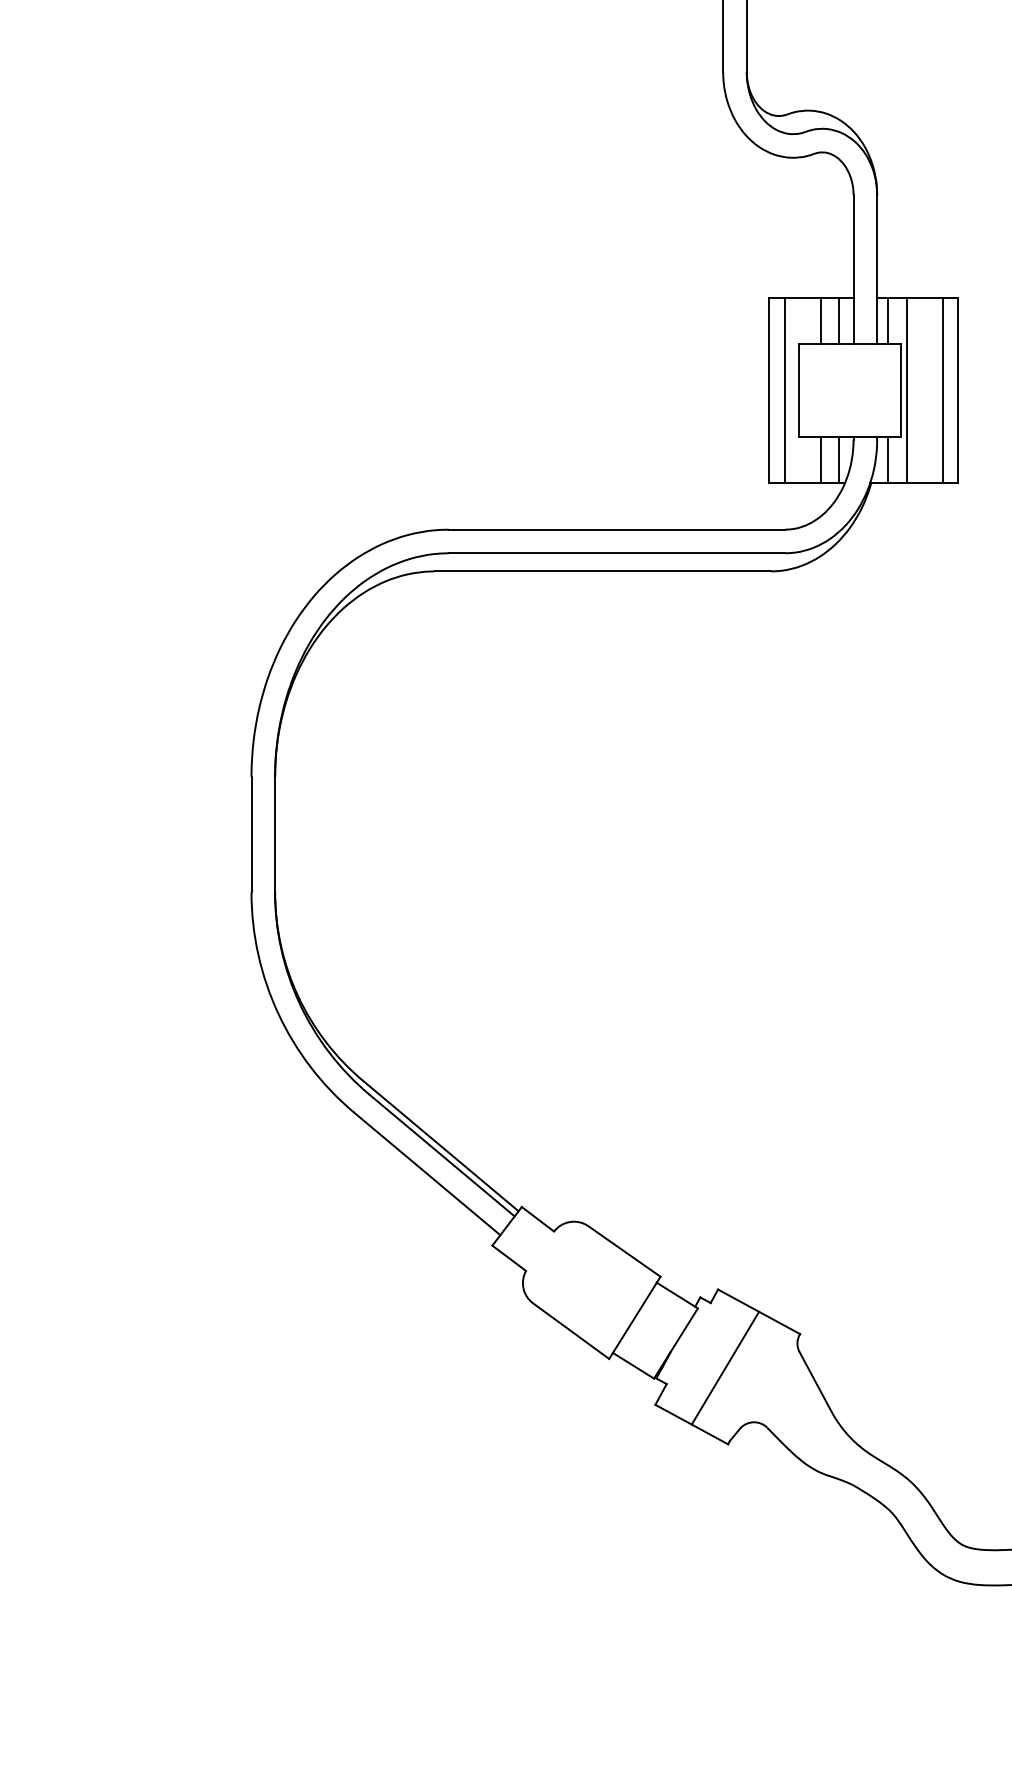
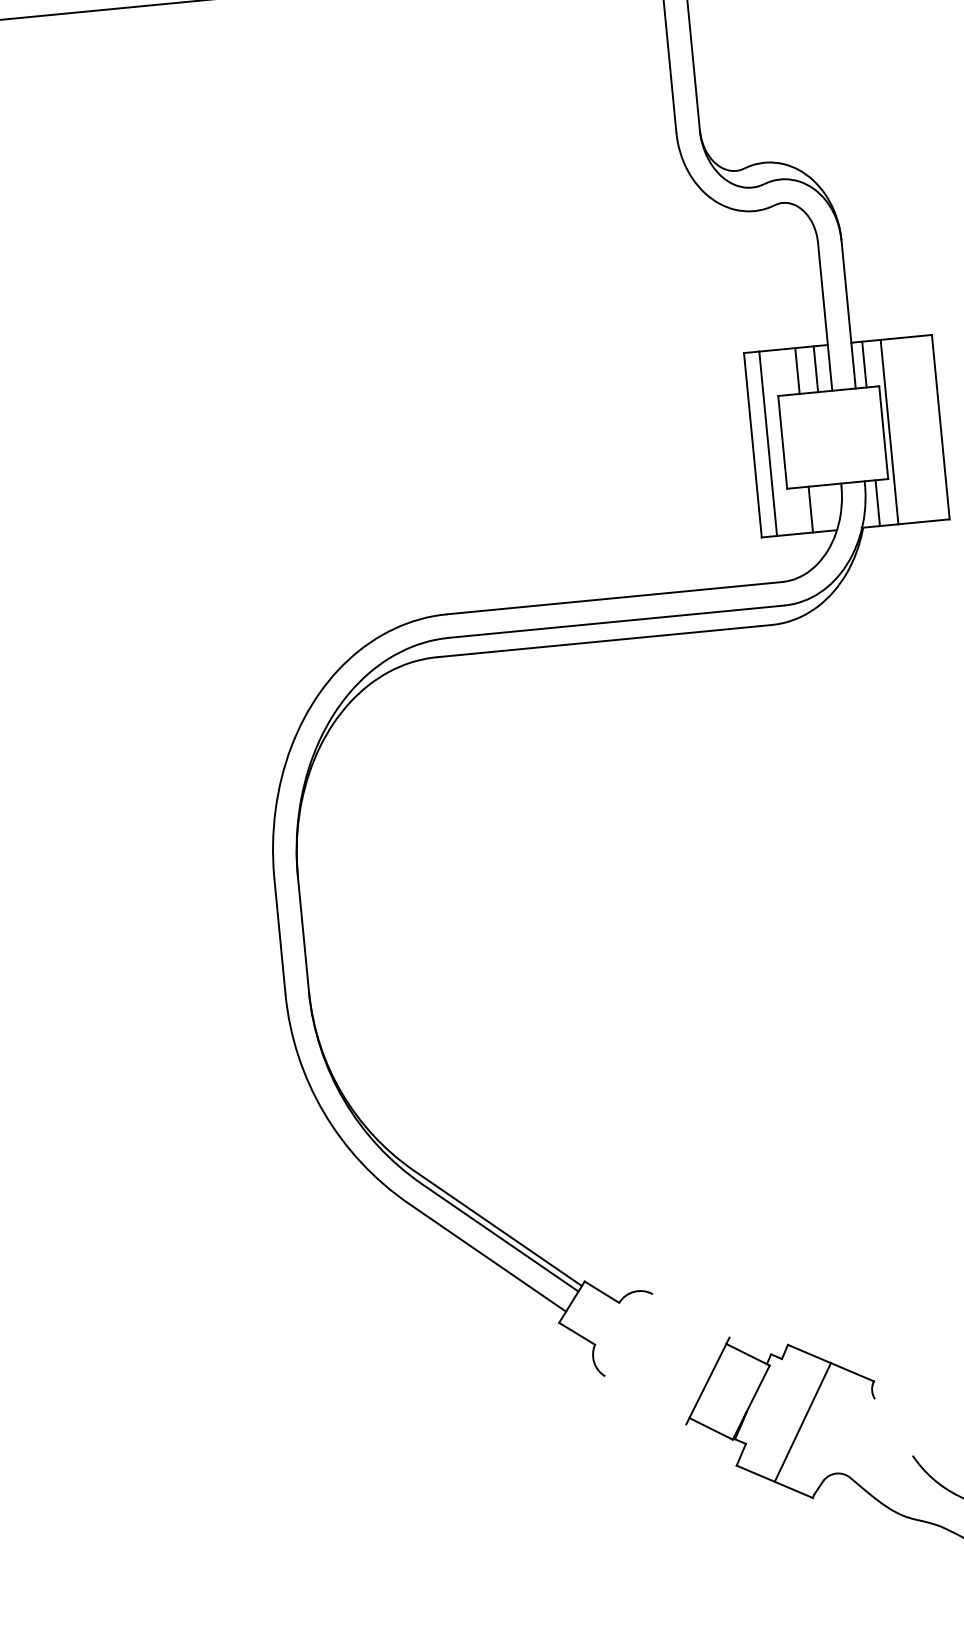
line: (942, 390) -> (925, 428), removed
line: (839, 460) -> (829, 508), removed
line: (624, 1251) -> (691, 1315), removed
line: (571, 1330) -> (646, 1399), removed
line: (815, 1381) -> (893, 1427), removed

